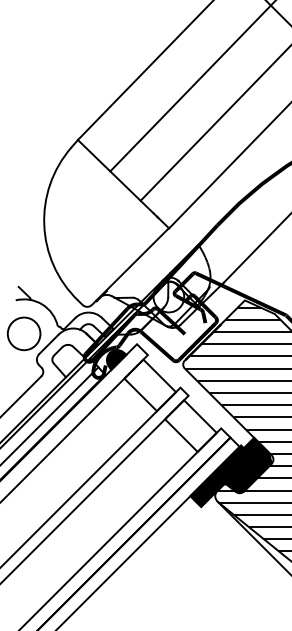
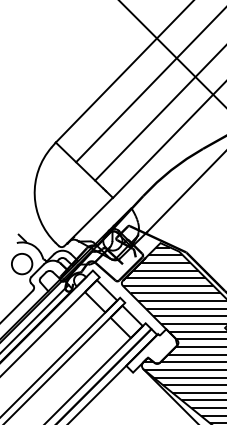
hatch: (117, 360) -> (80, 280), removed
hatch: (230, 471) -> (151, 350), removed

